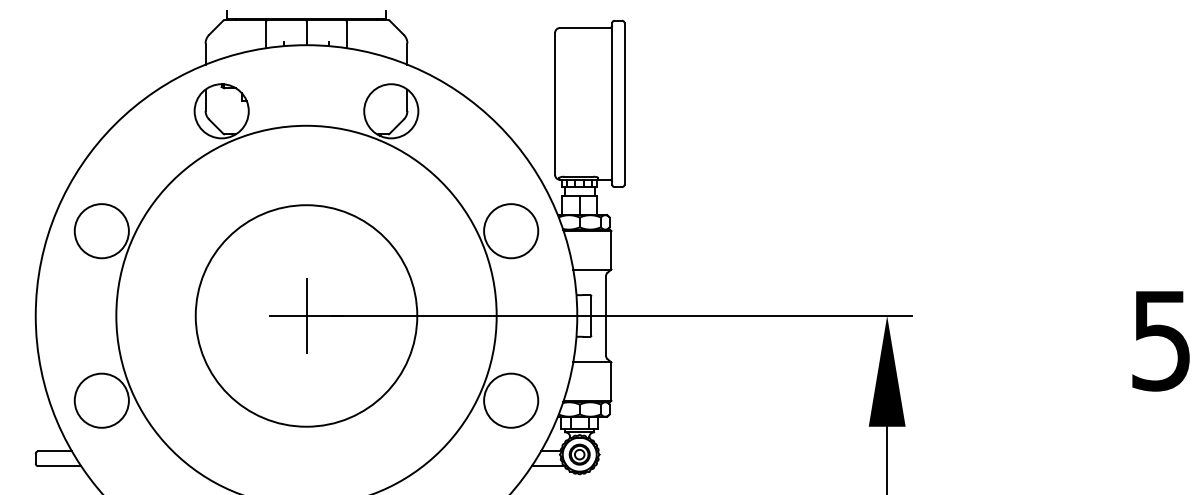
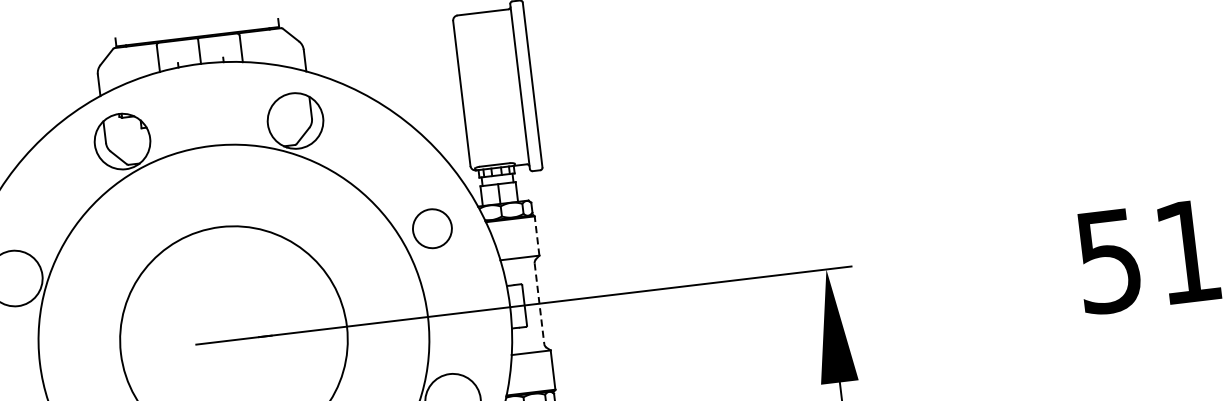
circle: (511, 231) -> (432, 229), size x0.7
line: (611, 249) -> (537, 235), solid -> dashed
line: (306, 315) -> (233, 339), removed
line: (605, 315) -> (538, 303), solid -> dashed

